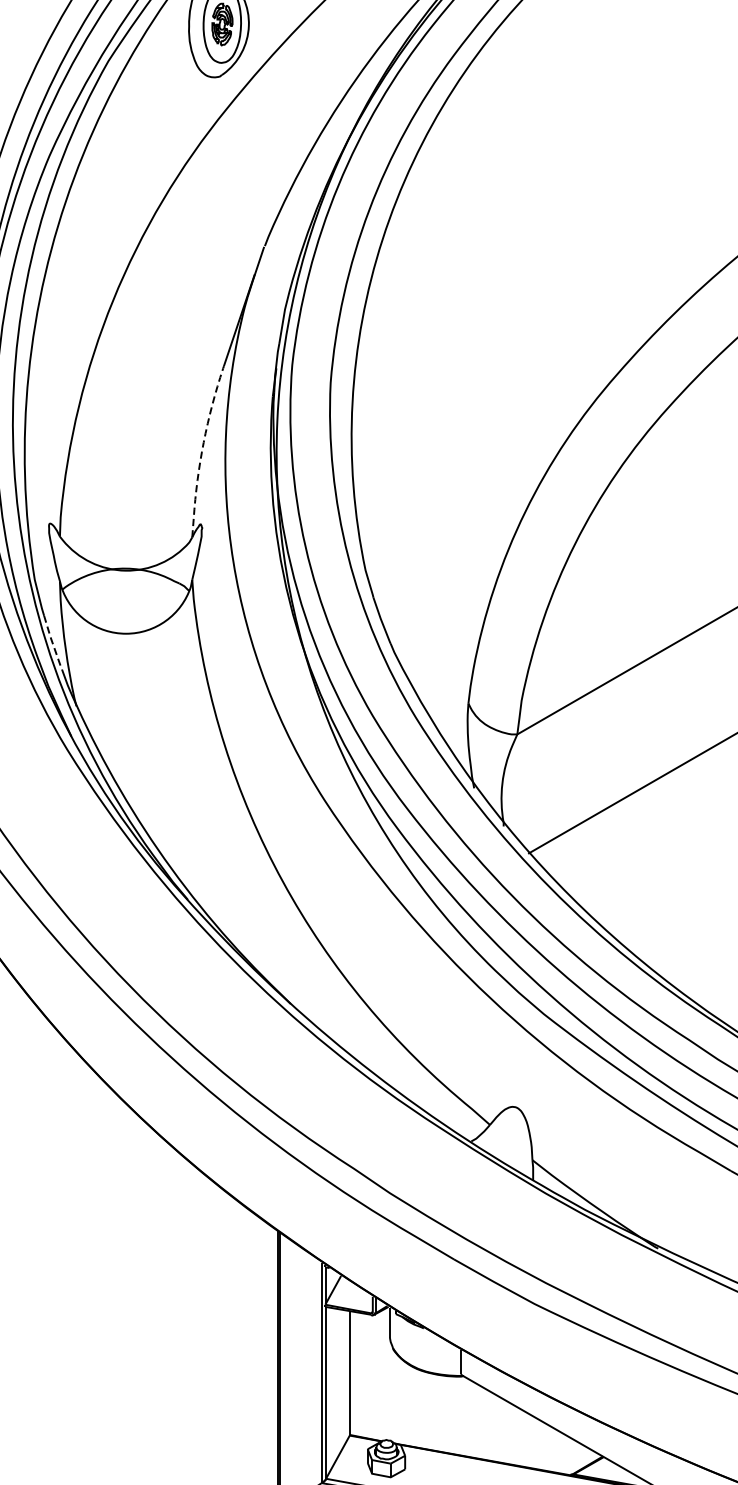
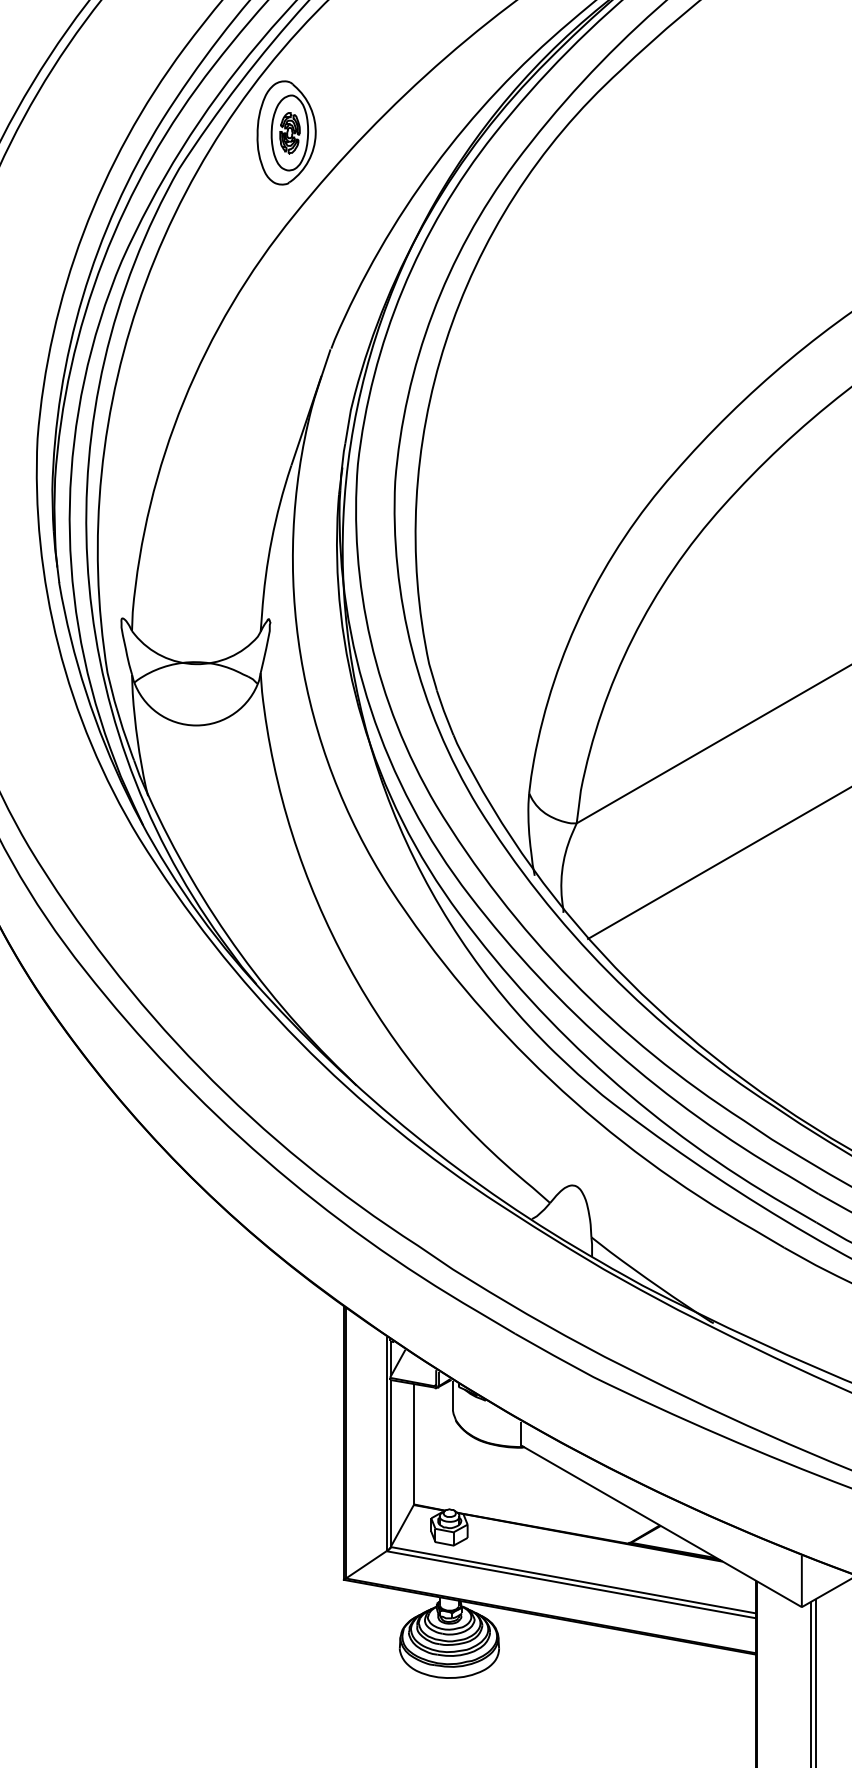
line: (202, 449) -> (270, 546), dashed -> solid
line: (52, 643) -> (124, 734), dashed -> solid

